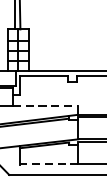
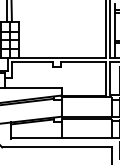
line: (46, 105) -> (34, 87), dashed -> solid
line: (48, 164) -> (36, 138), dashed -> solid

